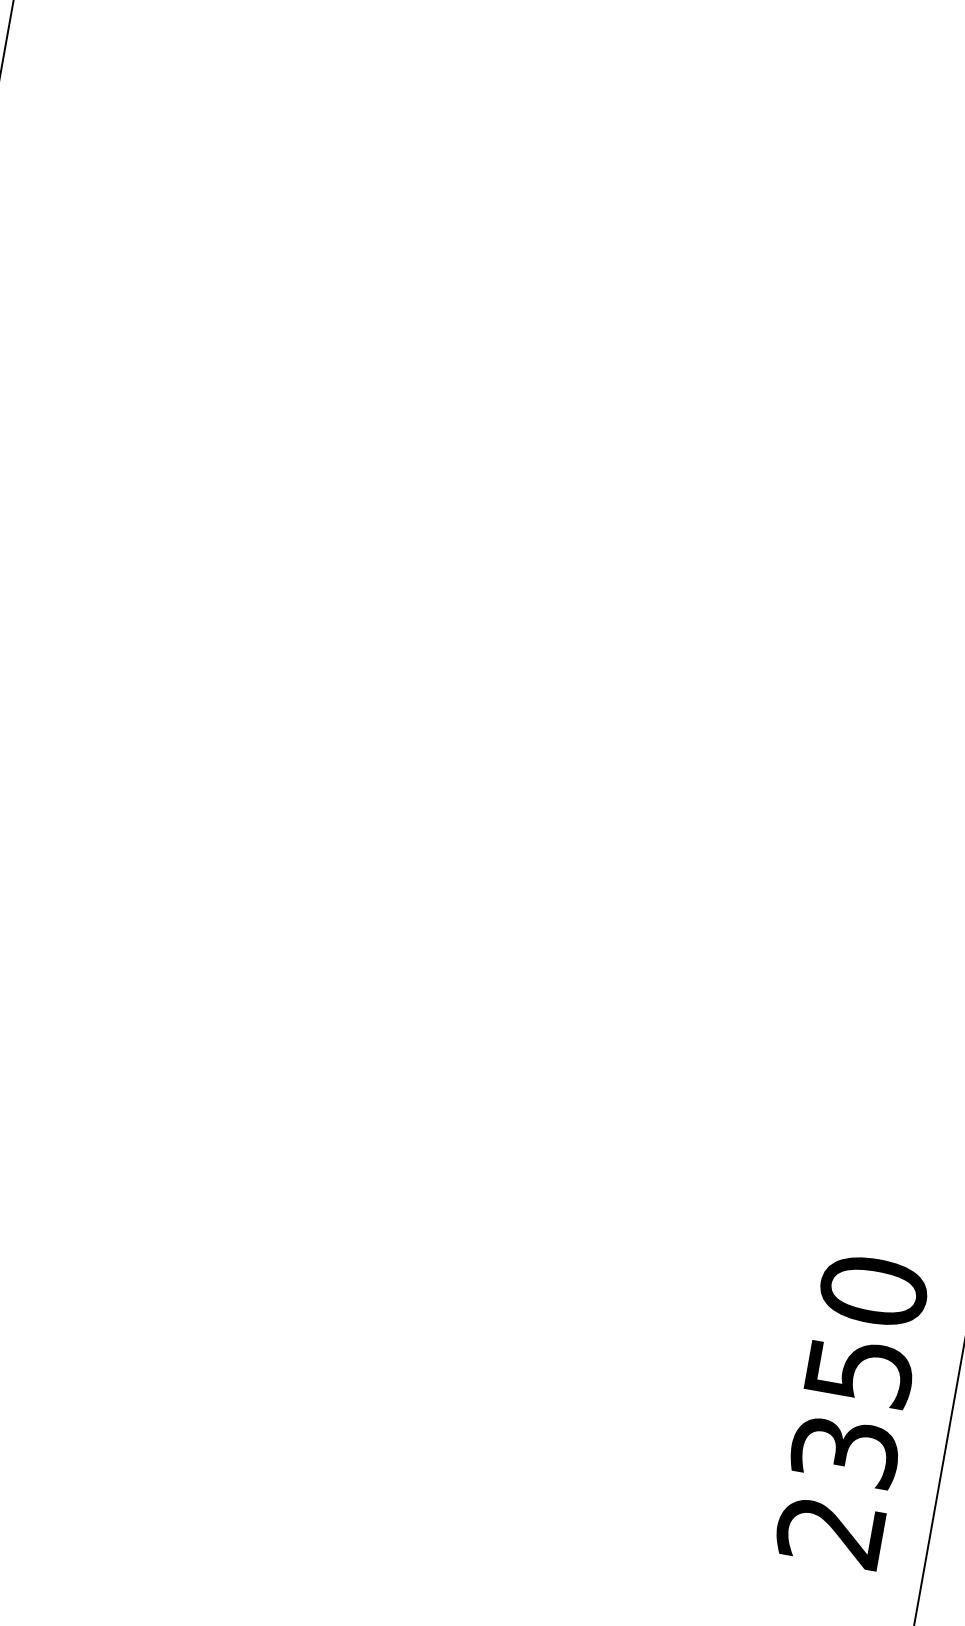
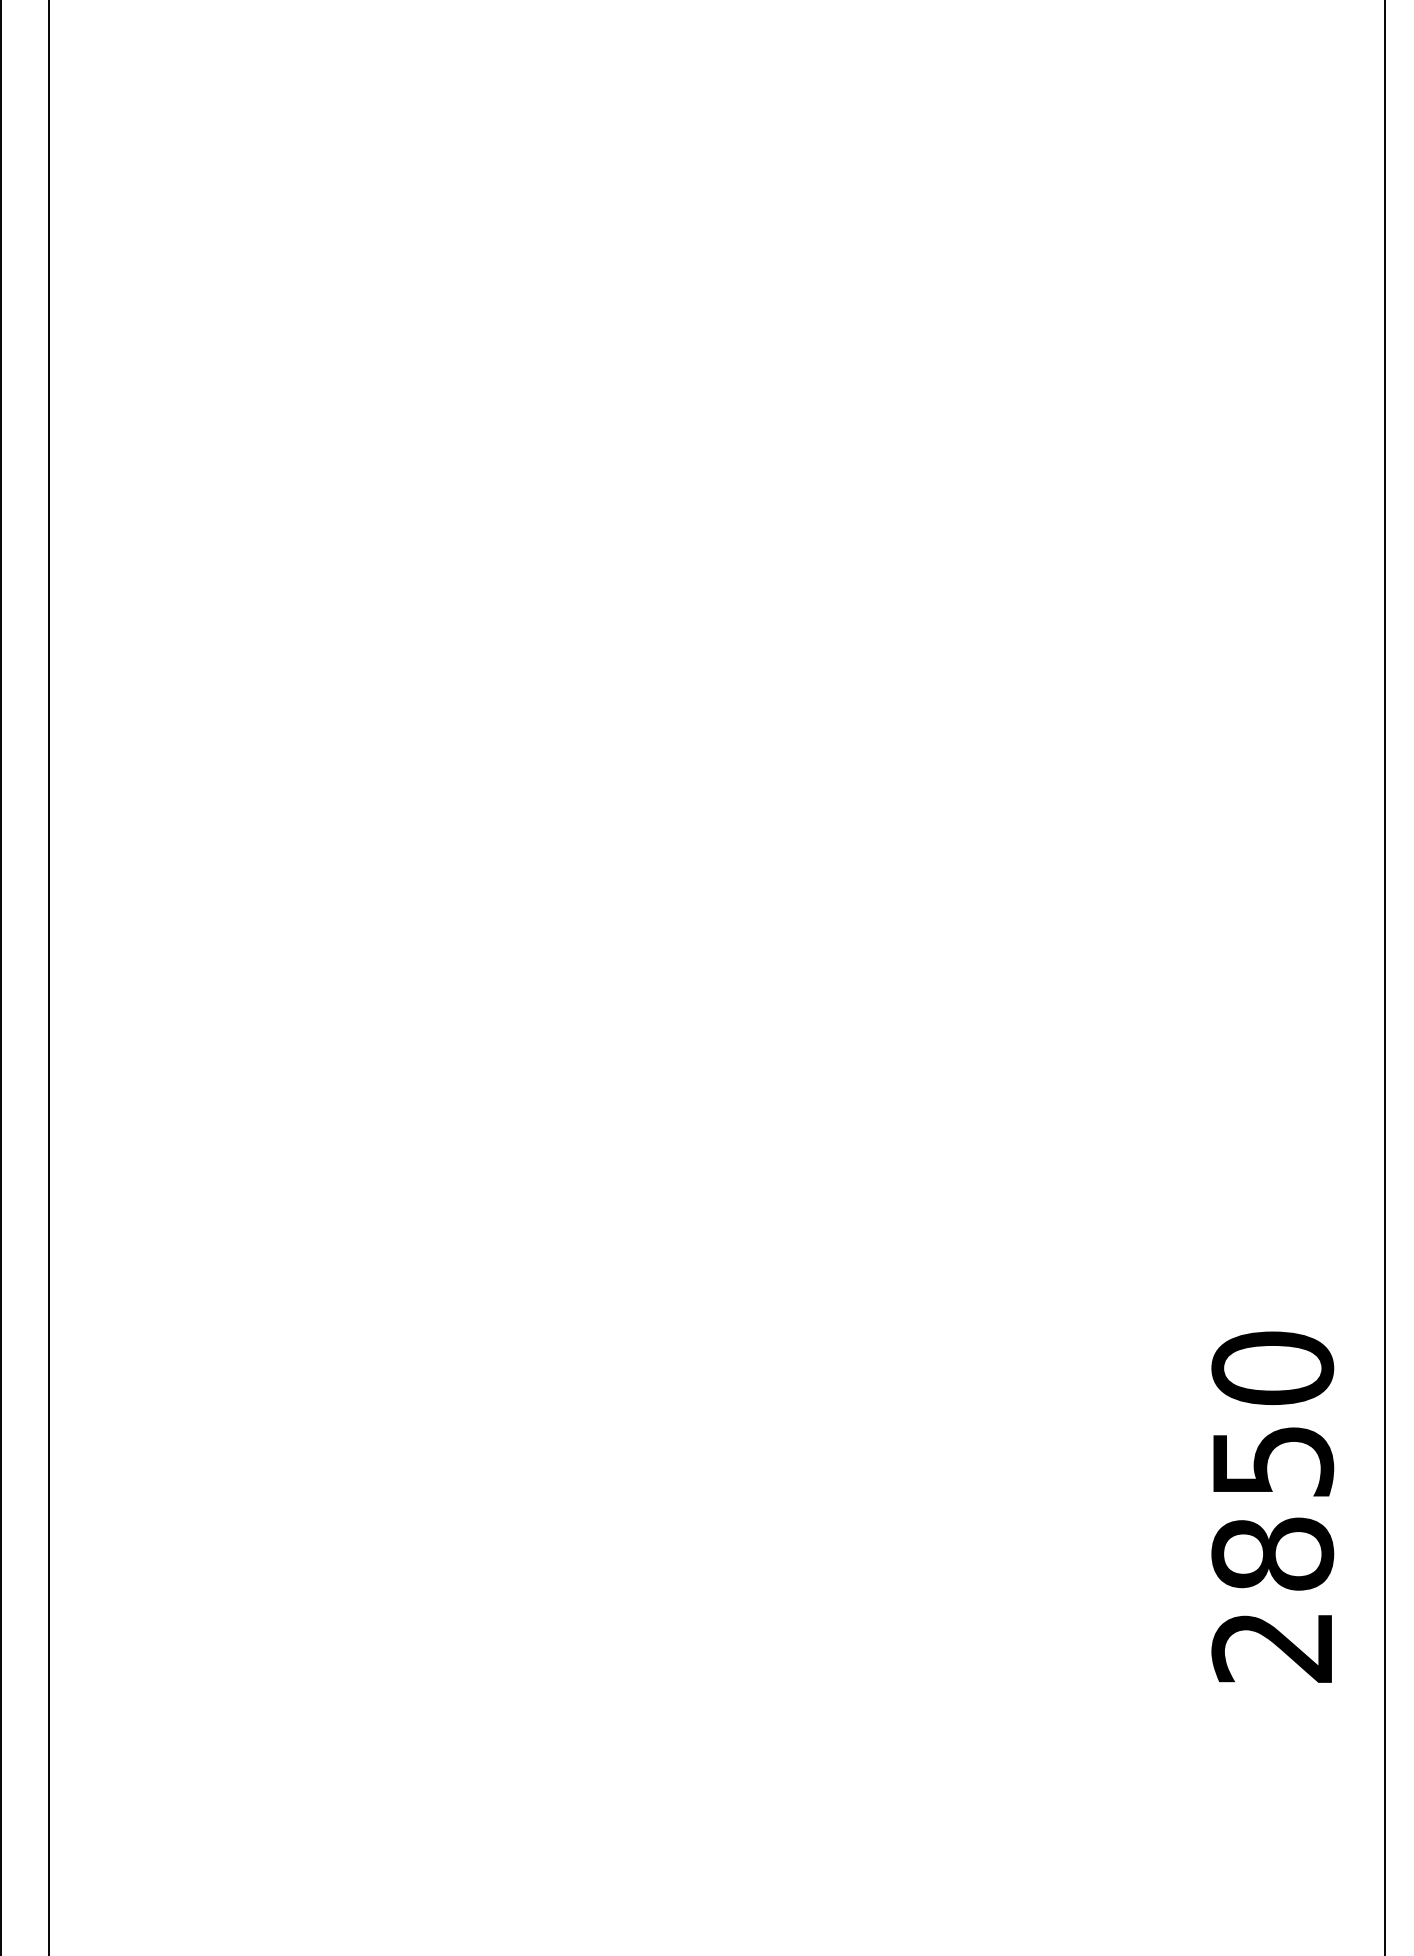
text: (845, 1450) -> (1272, 1553), 2350 -> 2850

